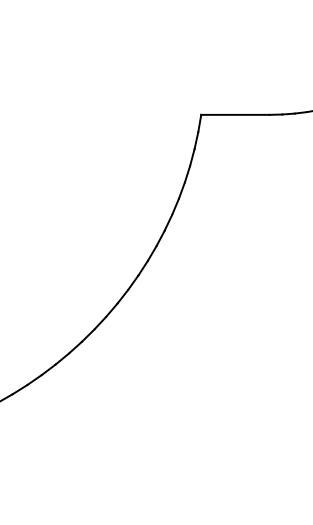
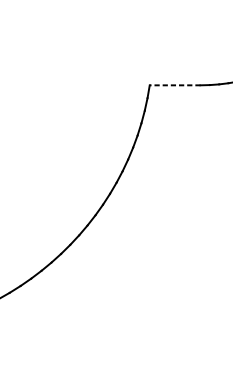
line: (234, 114) -> (174, 85), solid -> dashed

